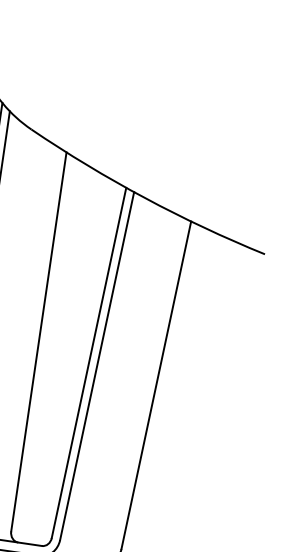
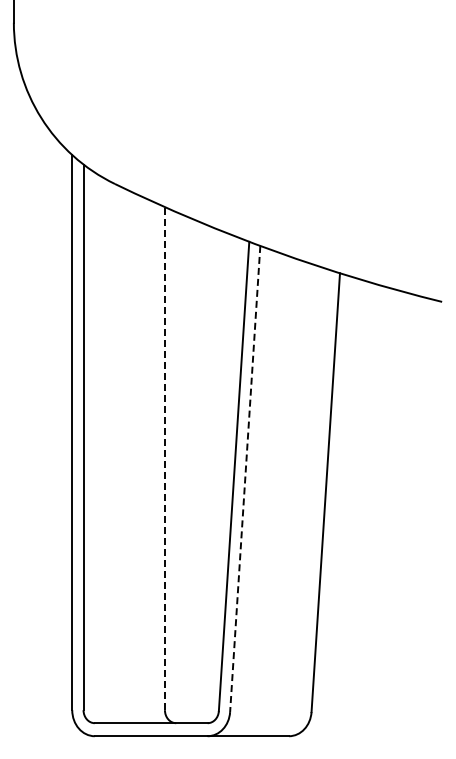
line: (38, 341) -> (164, 458), solid -> dashed
line: (97, 366) -> (245, 479), solid -> dashed

